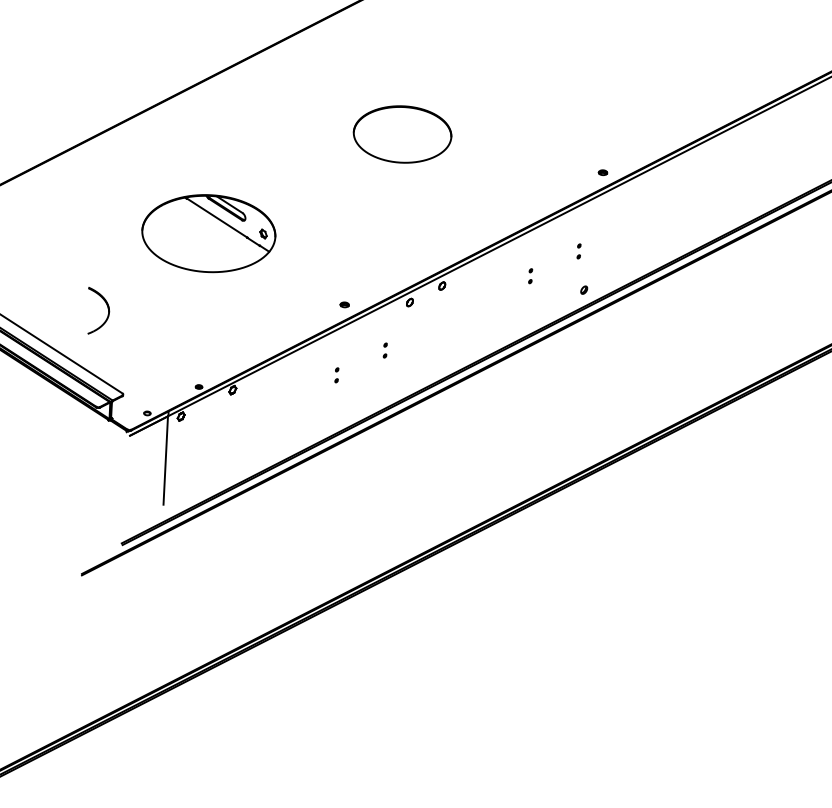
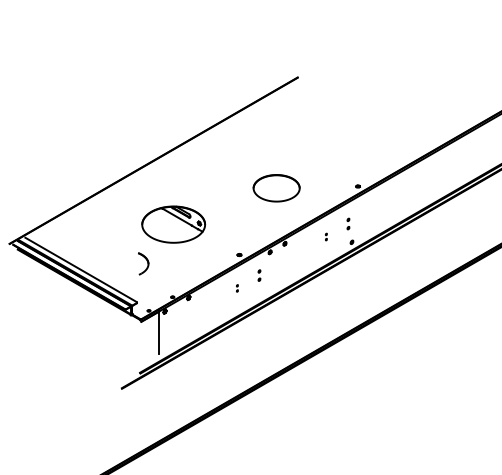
part: (402, 134) -> (276, 188), moved
part: (578, 252) -> (348, 224), size x1.6
part: (98, 310) -> (143, 263), moved
part: (384, 350) -> (259, 275), size x1.6

